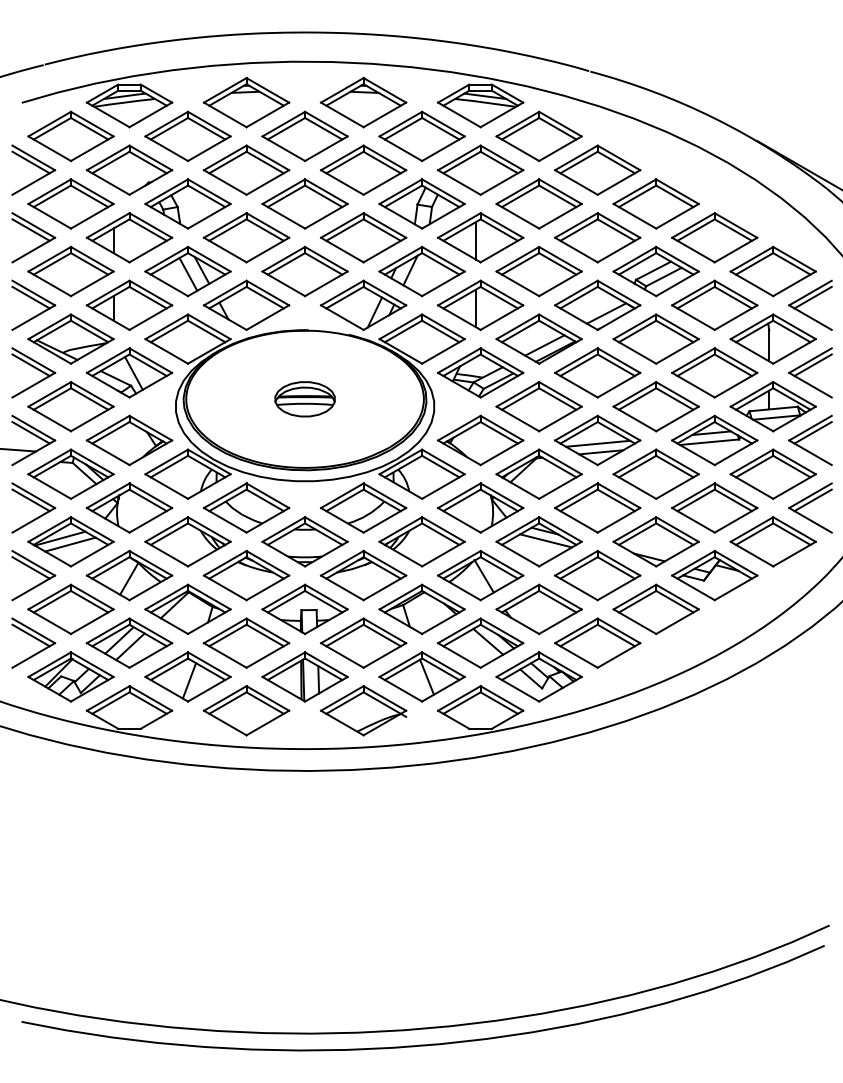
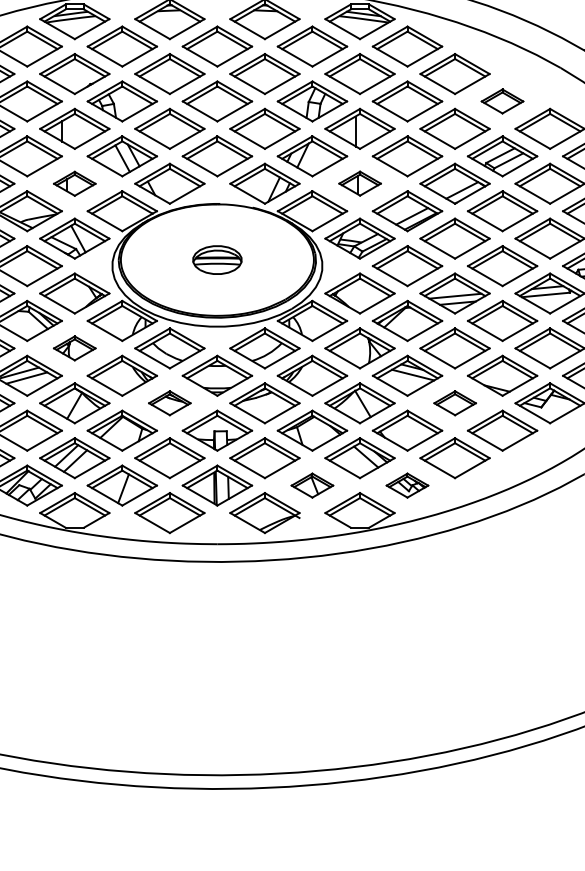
part: (655, 203) -> (502, 101), size x0.6
part: (480, 304) -> (359, 183), size x0.6
part: (129, 305) -> (74, 183), size x0.6
part: (129, 507) -> (74, 347), size x0.6
part: (246, 575) -> (169, 403), size x0.6
part: (597, 575) -> (454, 403), size x0.6
part: (421, 676) -> (311, 485), size x0.6
part: (538, 676) -> (406, 485), size x0.6

